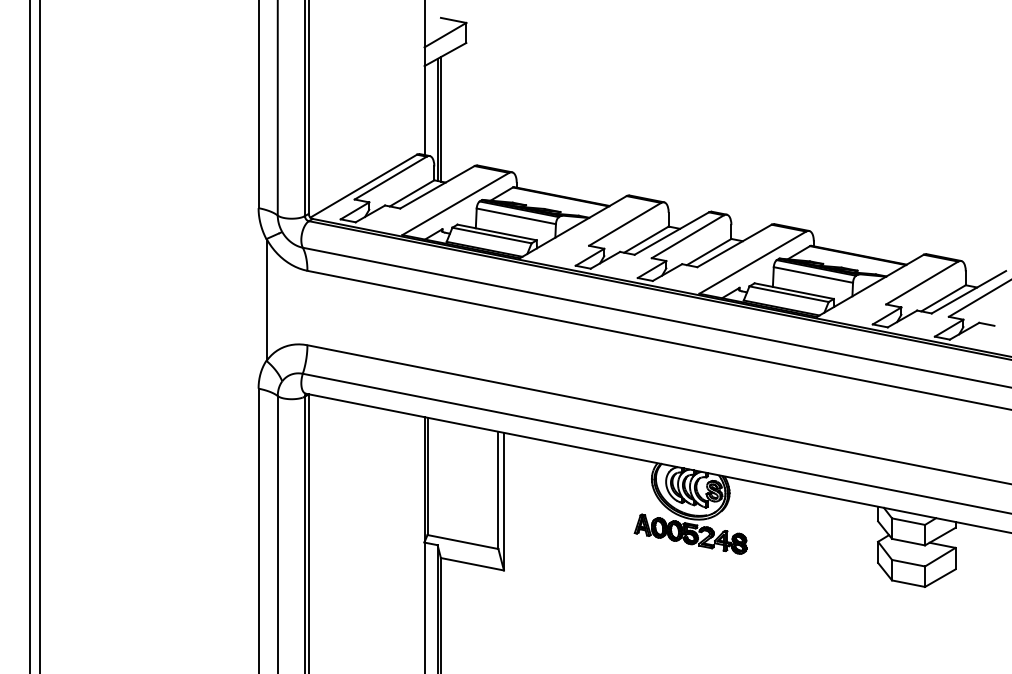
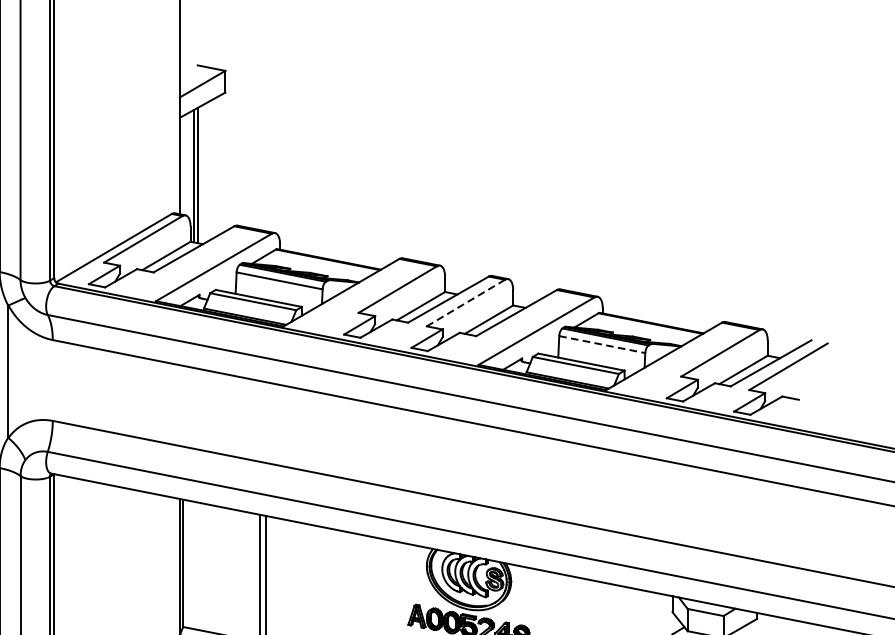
line: (687, 236) -> (465, 302), solid -> dashed
line: (813, 275) -> (602, 345), solid -> dashed

